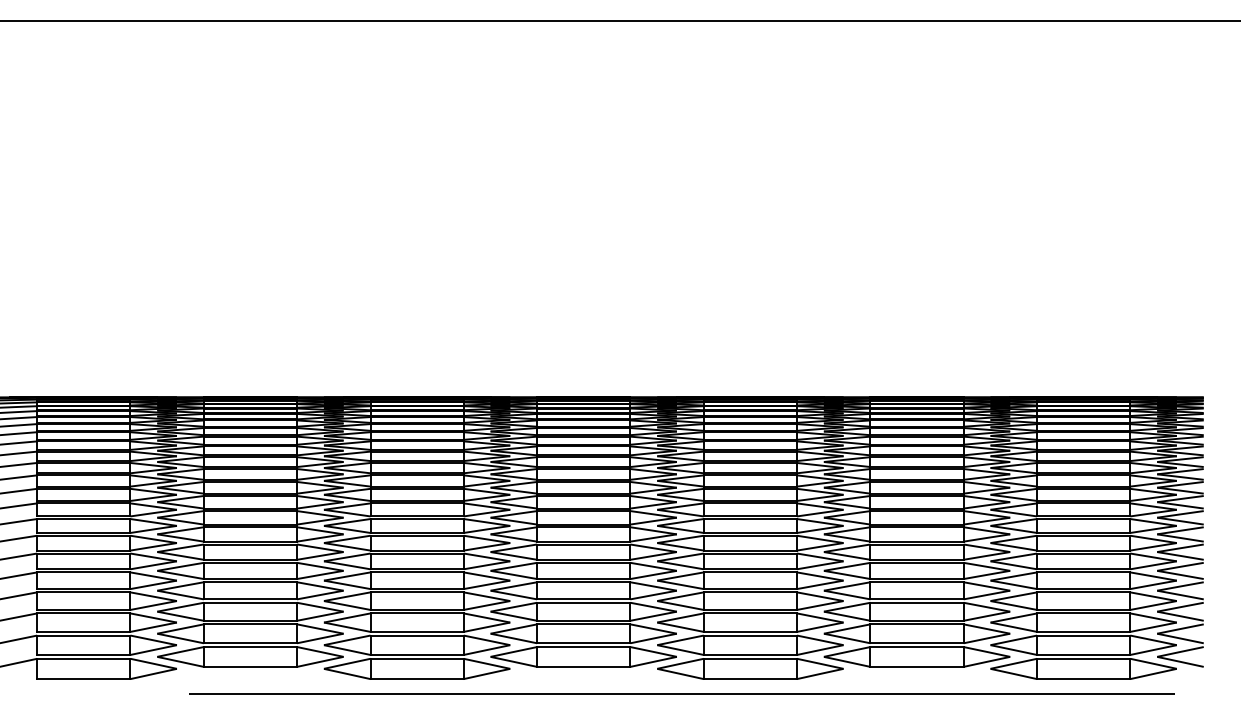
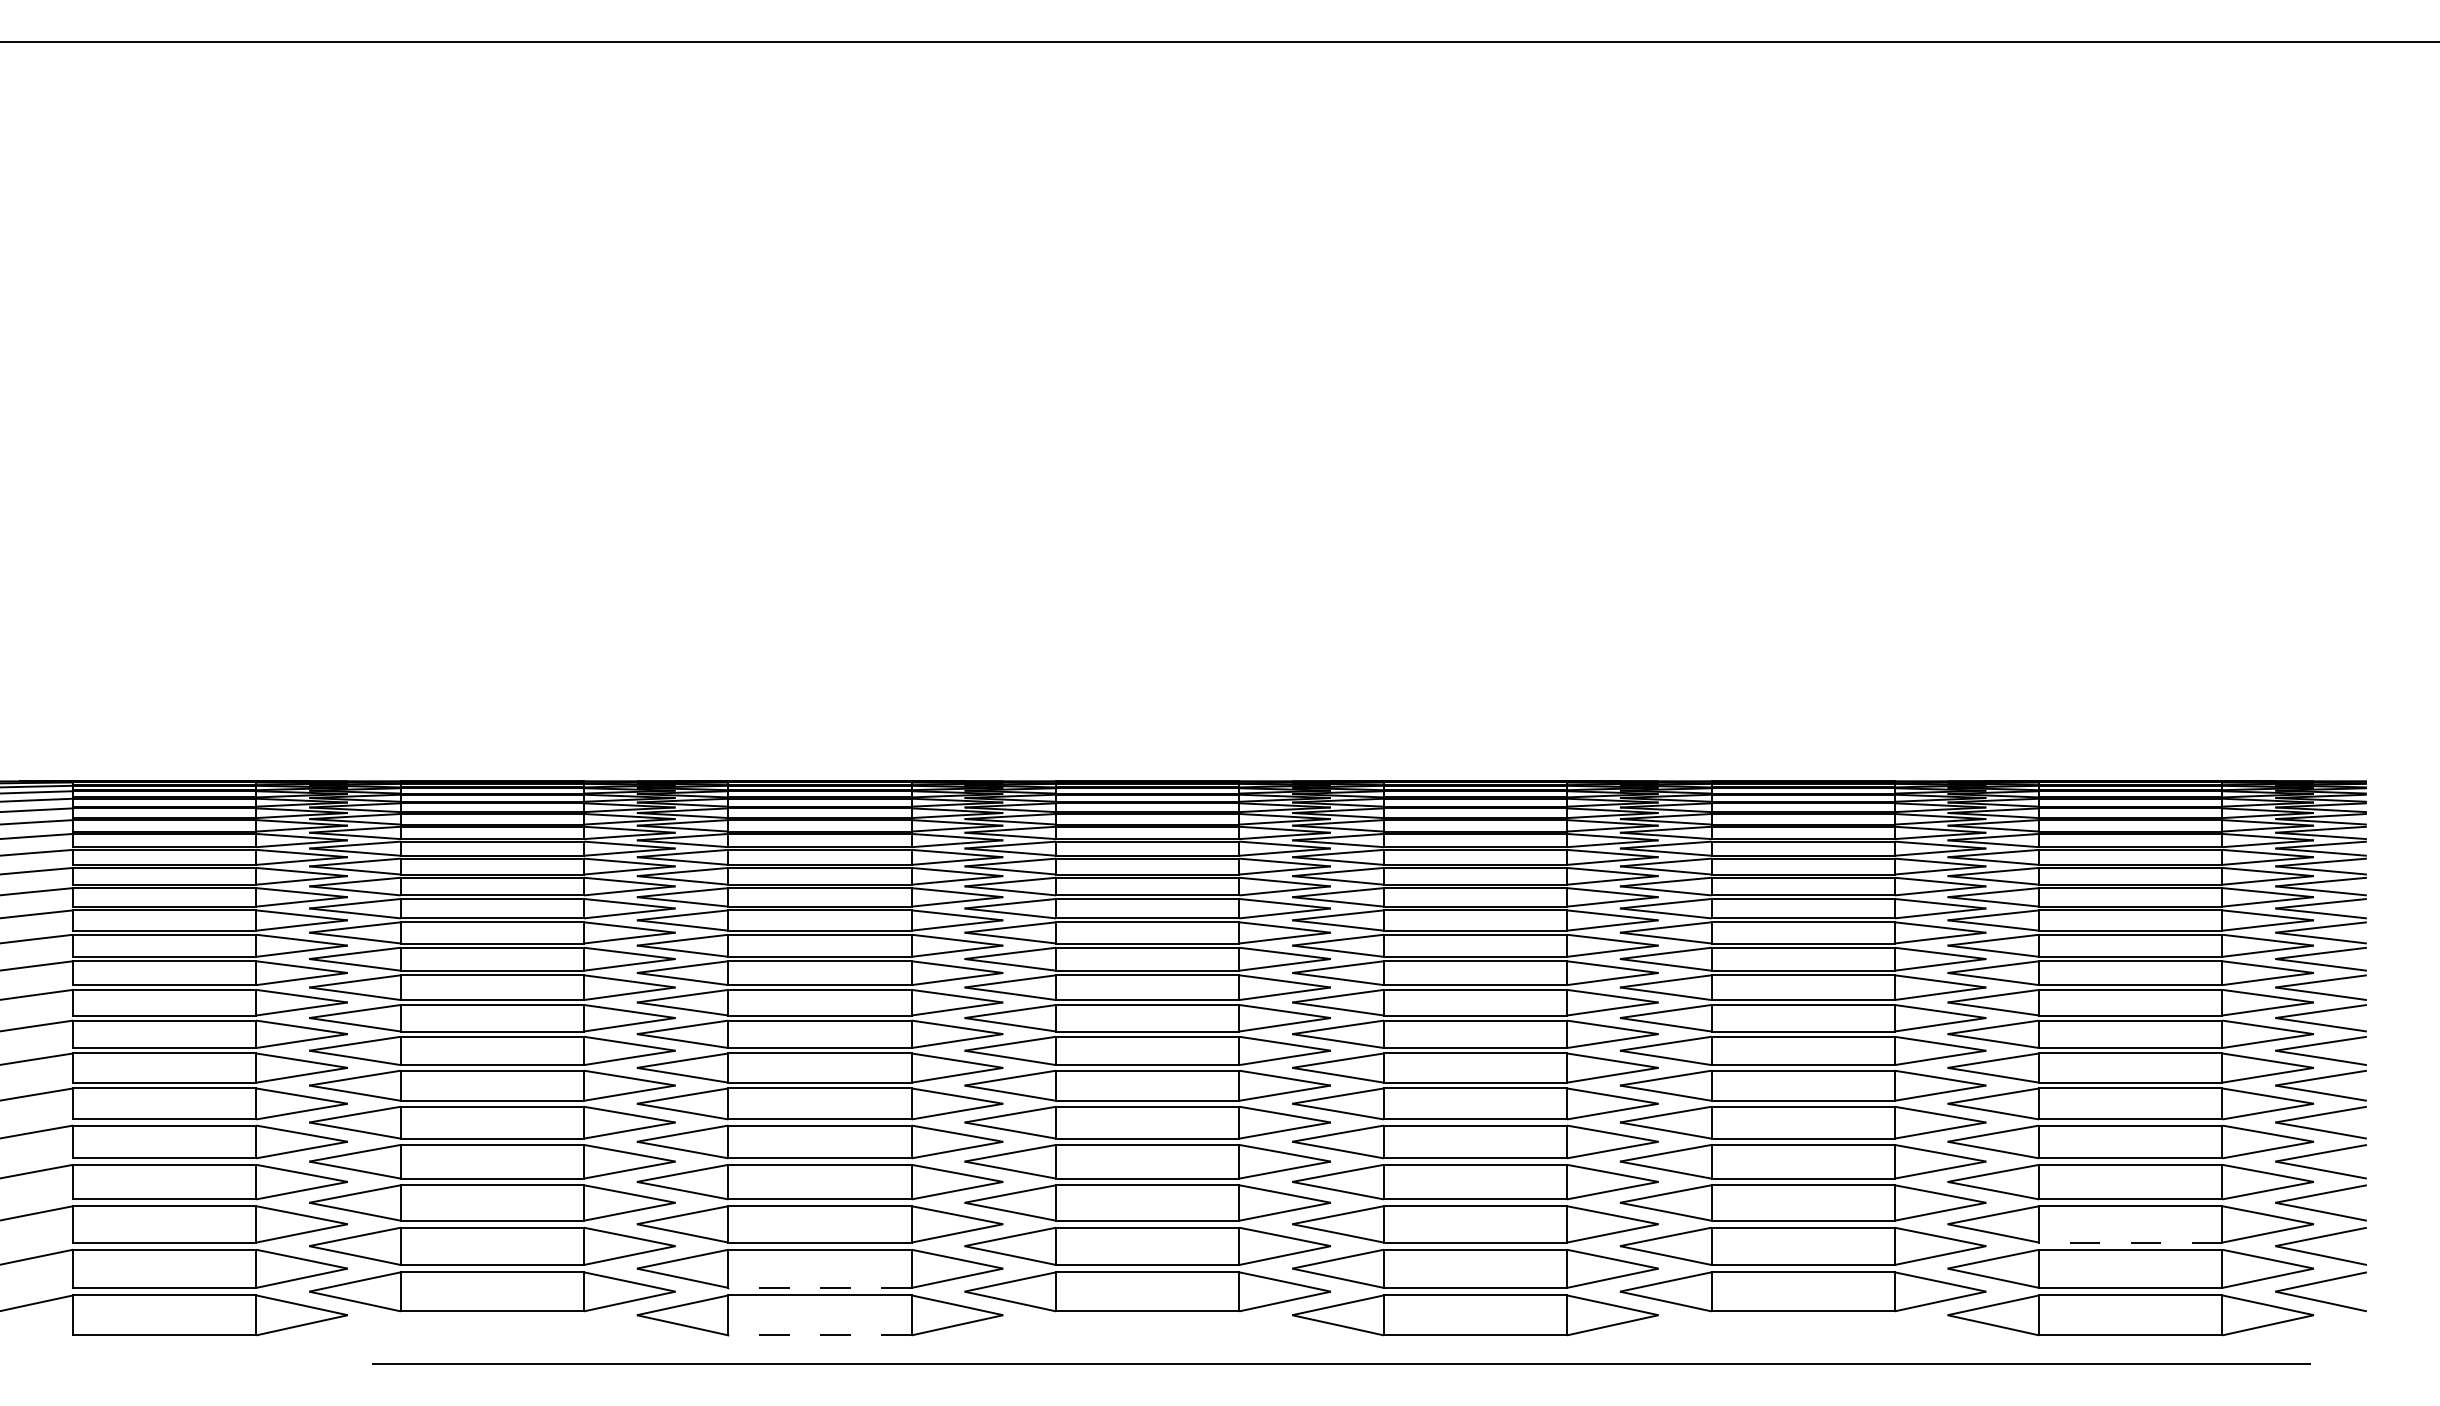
line: (1083, 631) -> (2130, 1241), solid -> dashed
line: (417, 654) -> (820, 1286), solid -> dashed
line: (417, 679) -> (820, 1336), solid -> dashed

